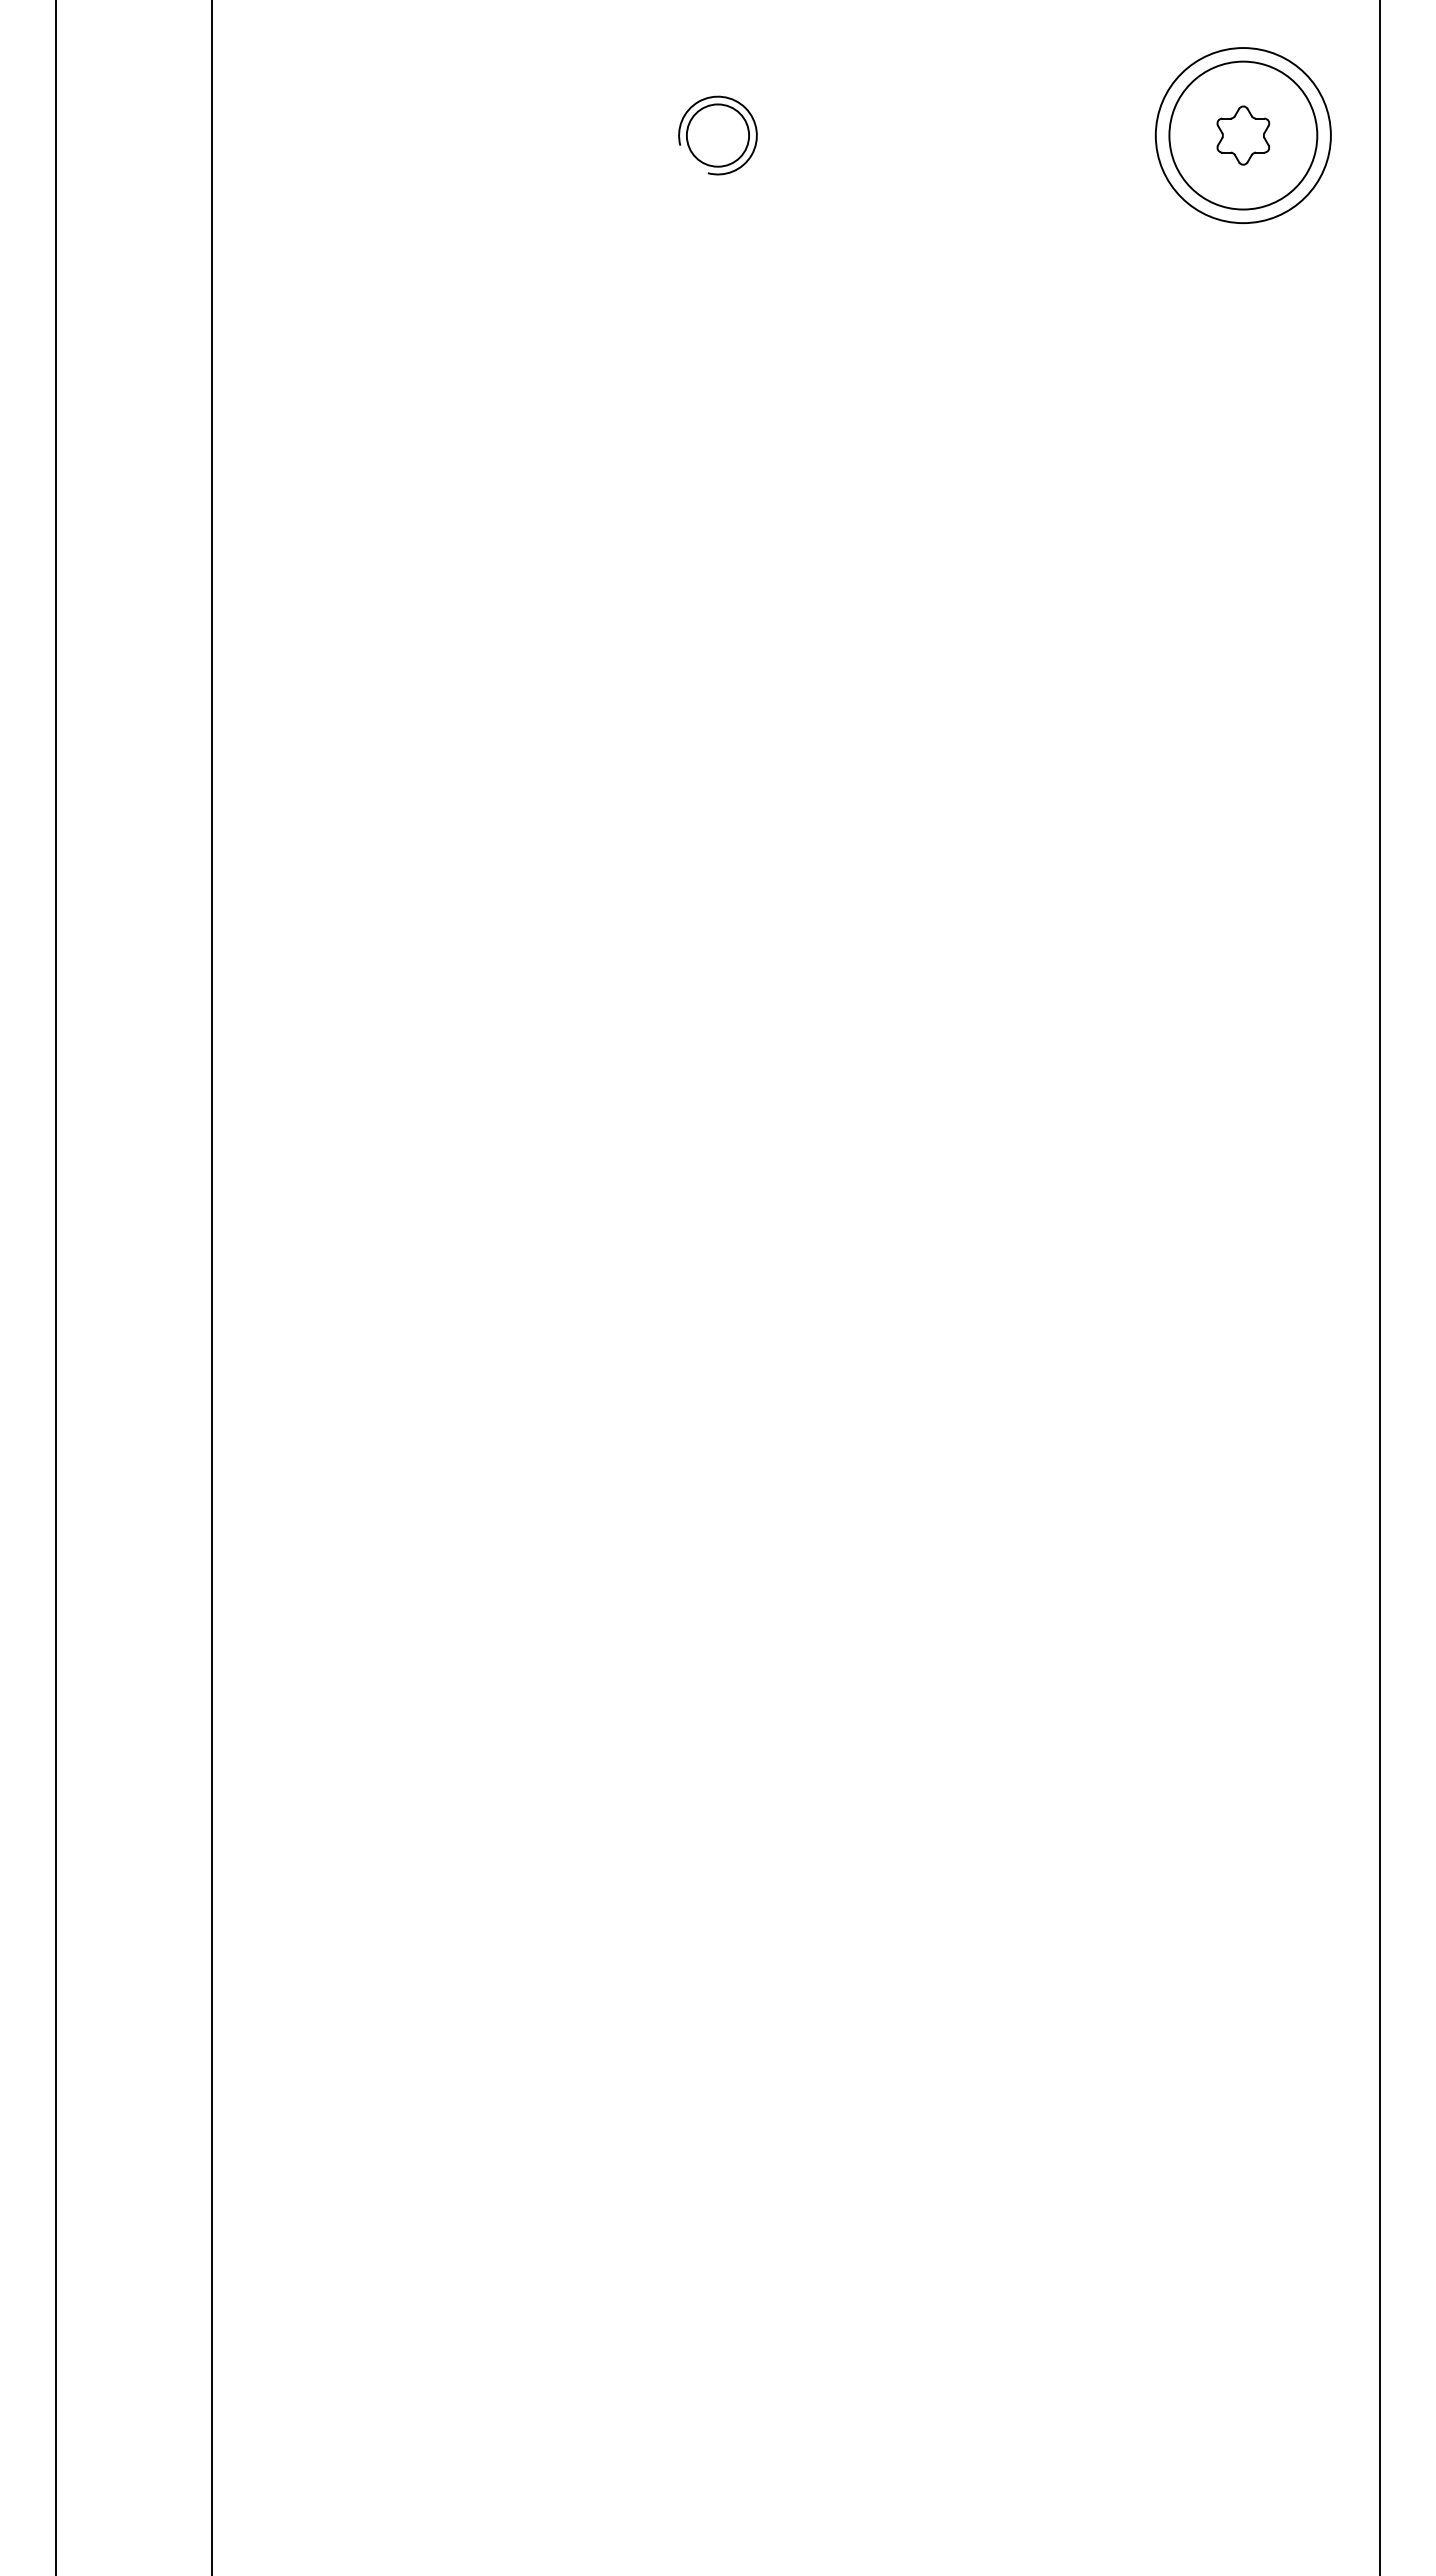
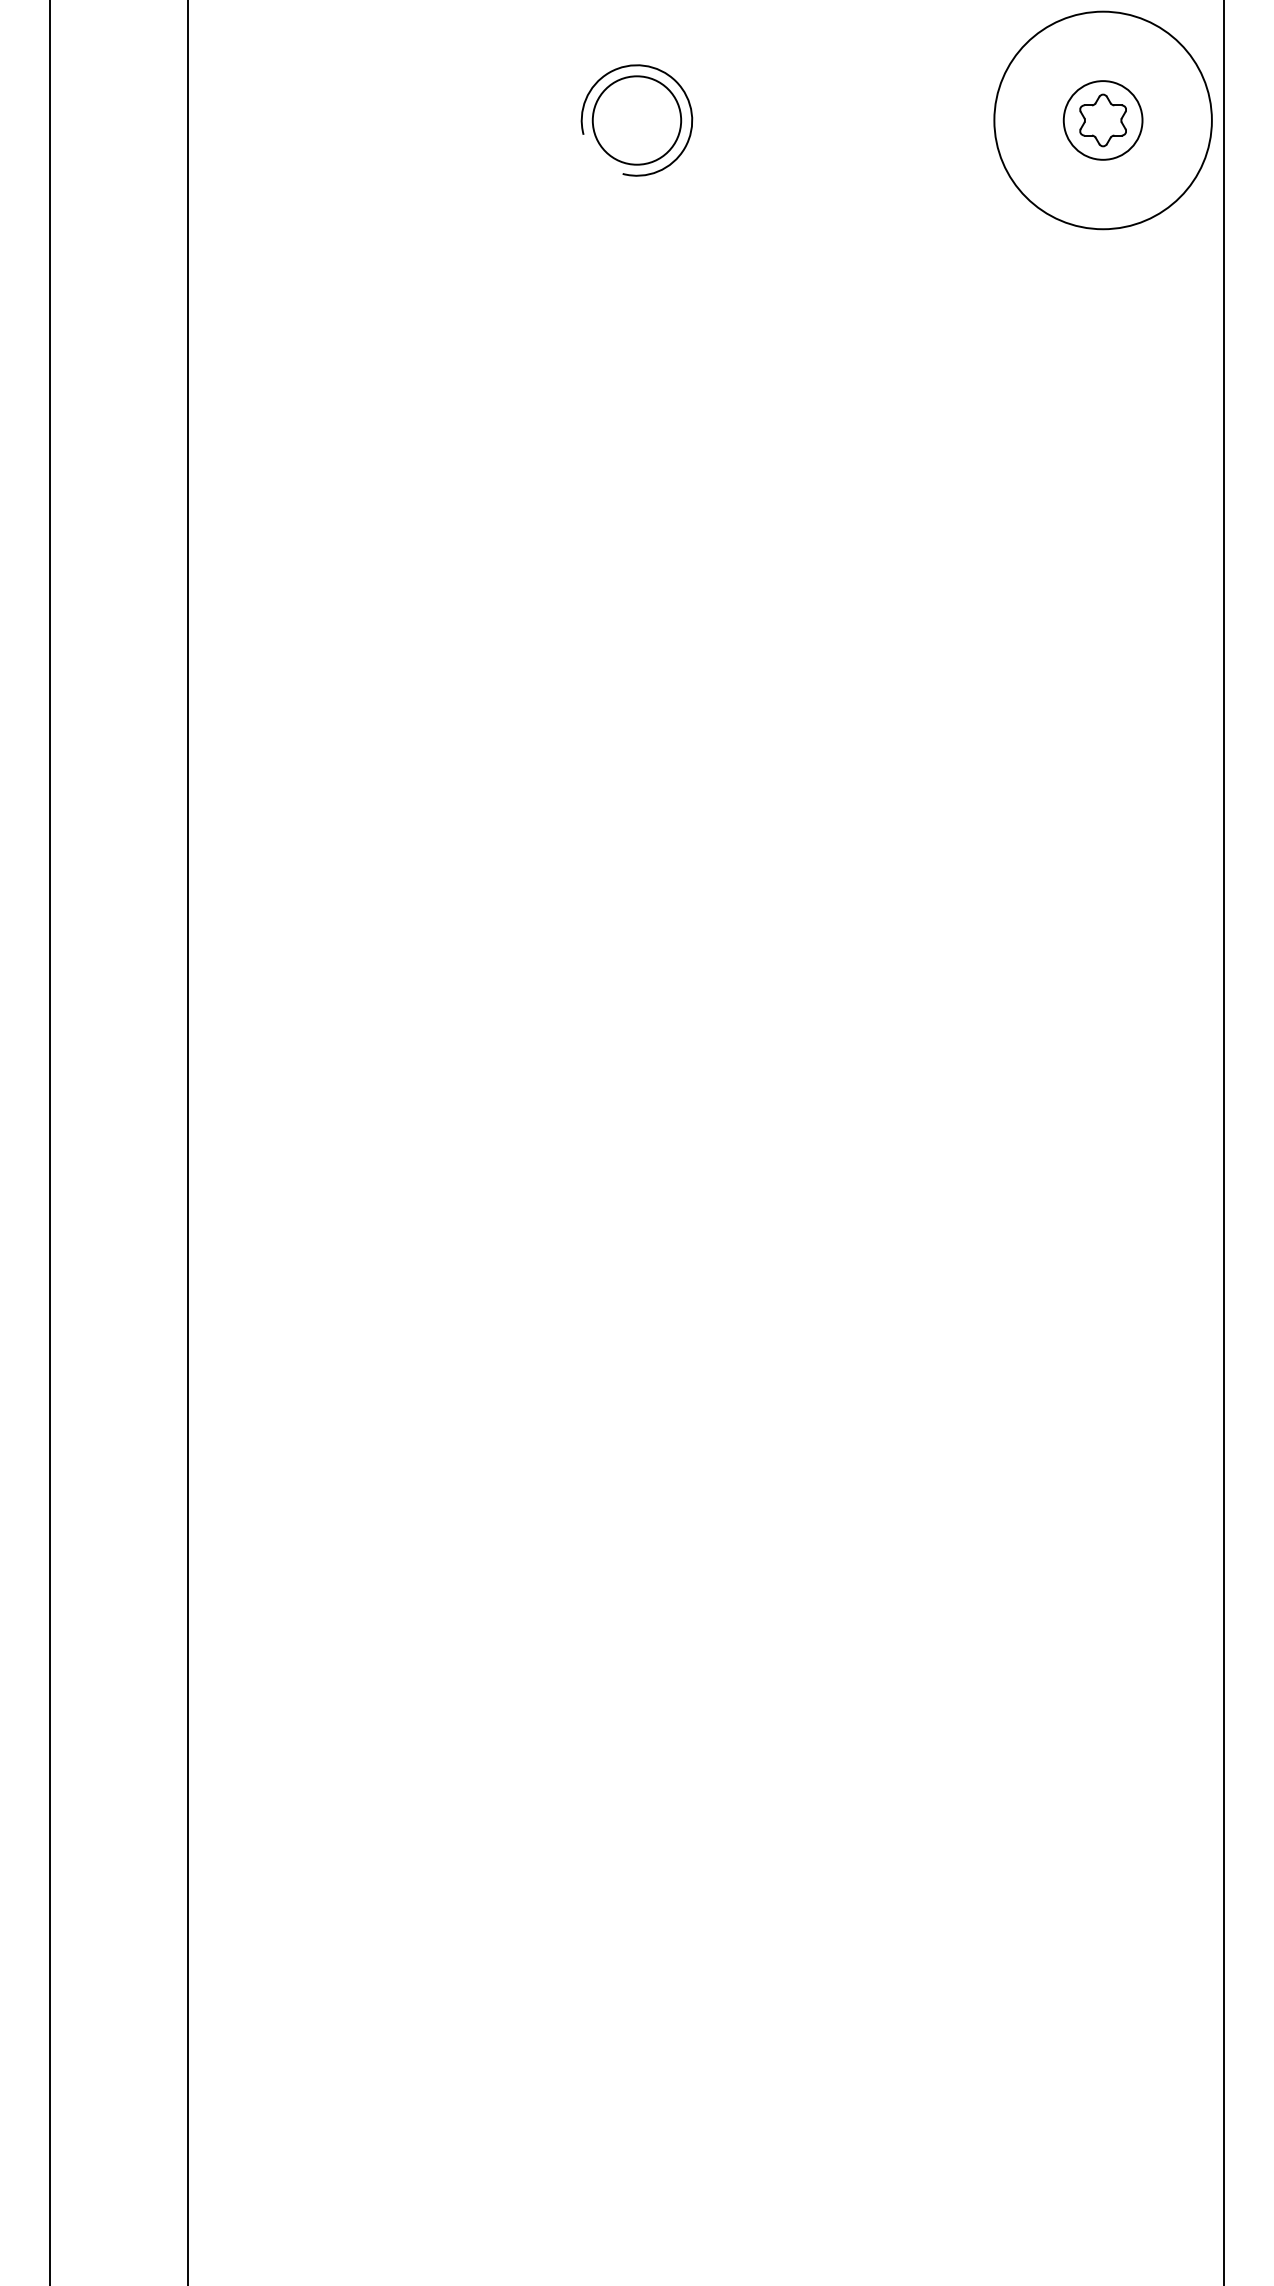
part: (717, 135) -> (636, 120), size x1.6
circle: (1242, 135) -> (1102, 120), size x1.4
circle: (1243, 135) -> (1103, 120), size x0.6

